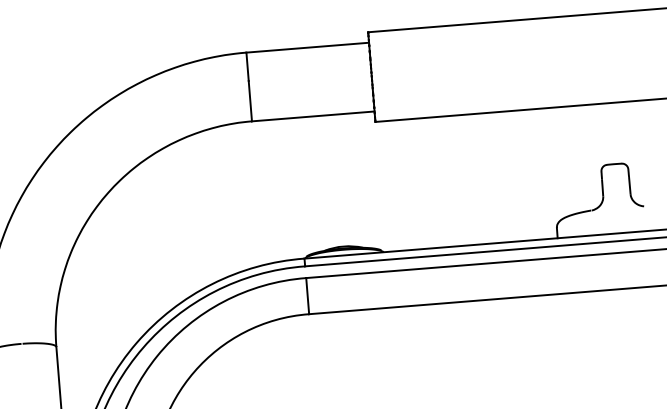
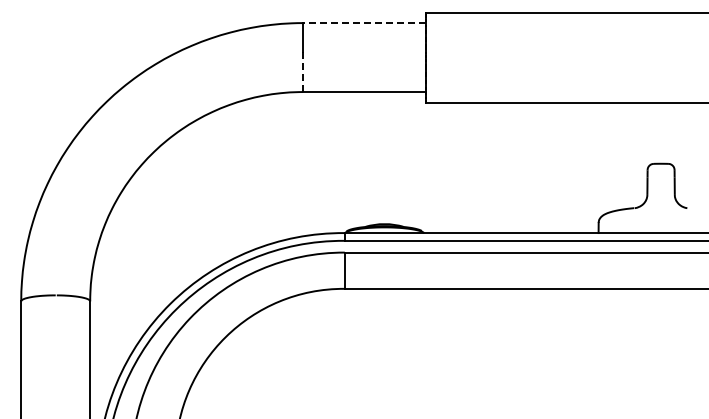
line: (307, 48) -> (364, 23), solid -> dashed
line: (250, 100) -> (303, 71), solid -> dashed

